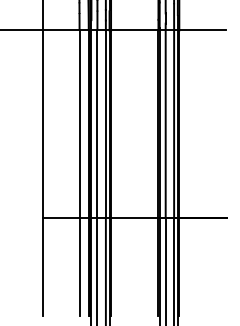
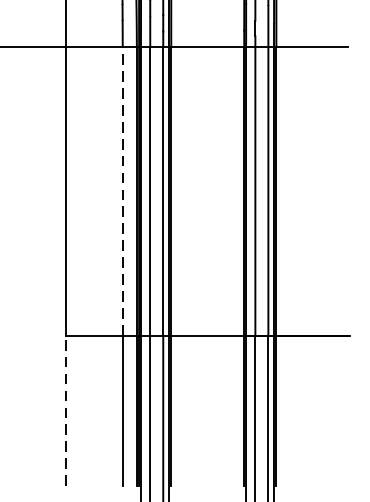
line: (79, 124) -> (122, 191), solid -> dashed
line: (42, 266) -> (65, 410), solid -> dashed

